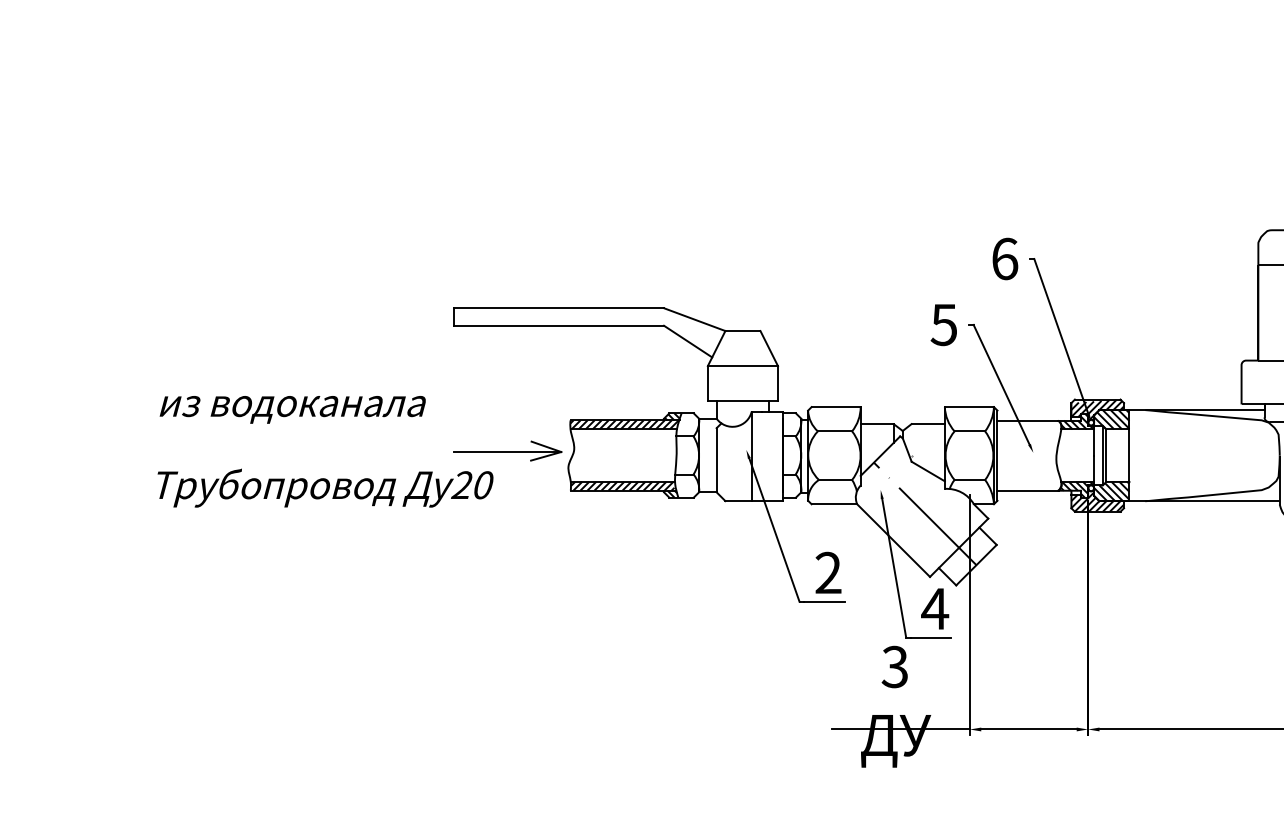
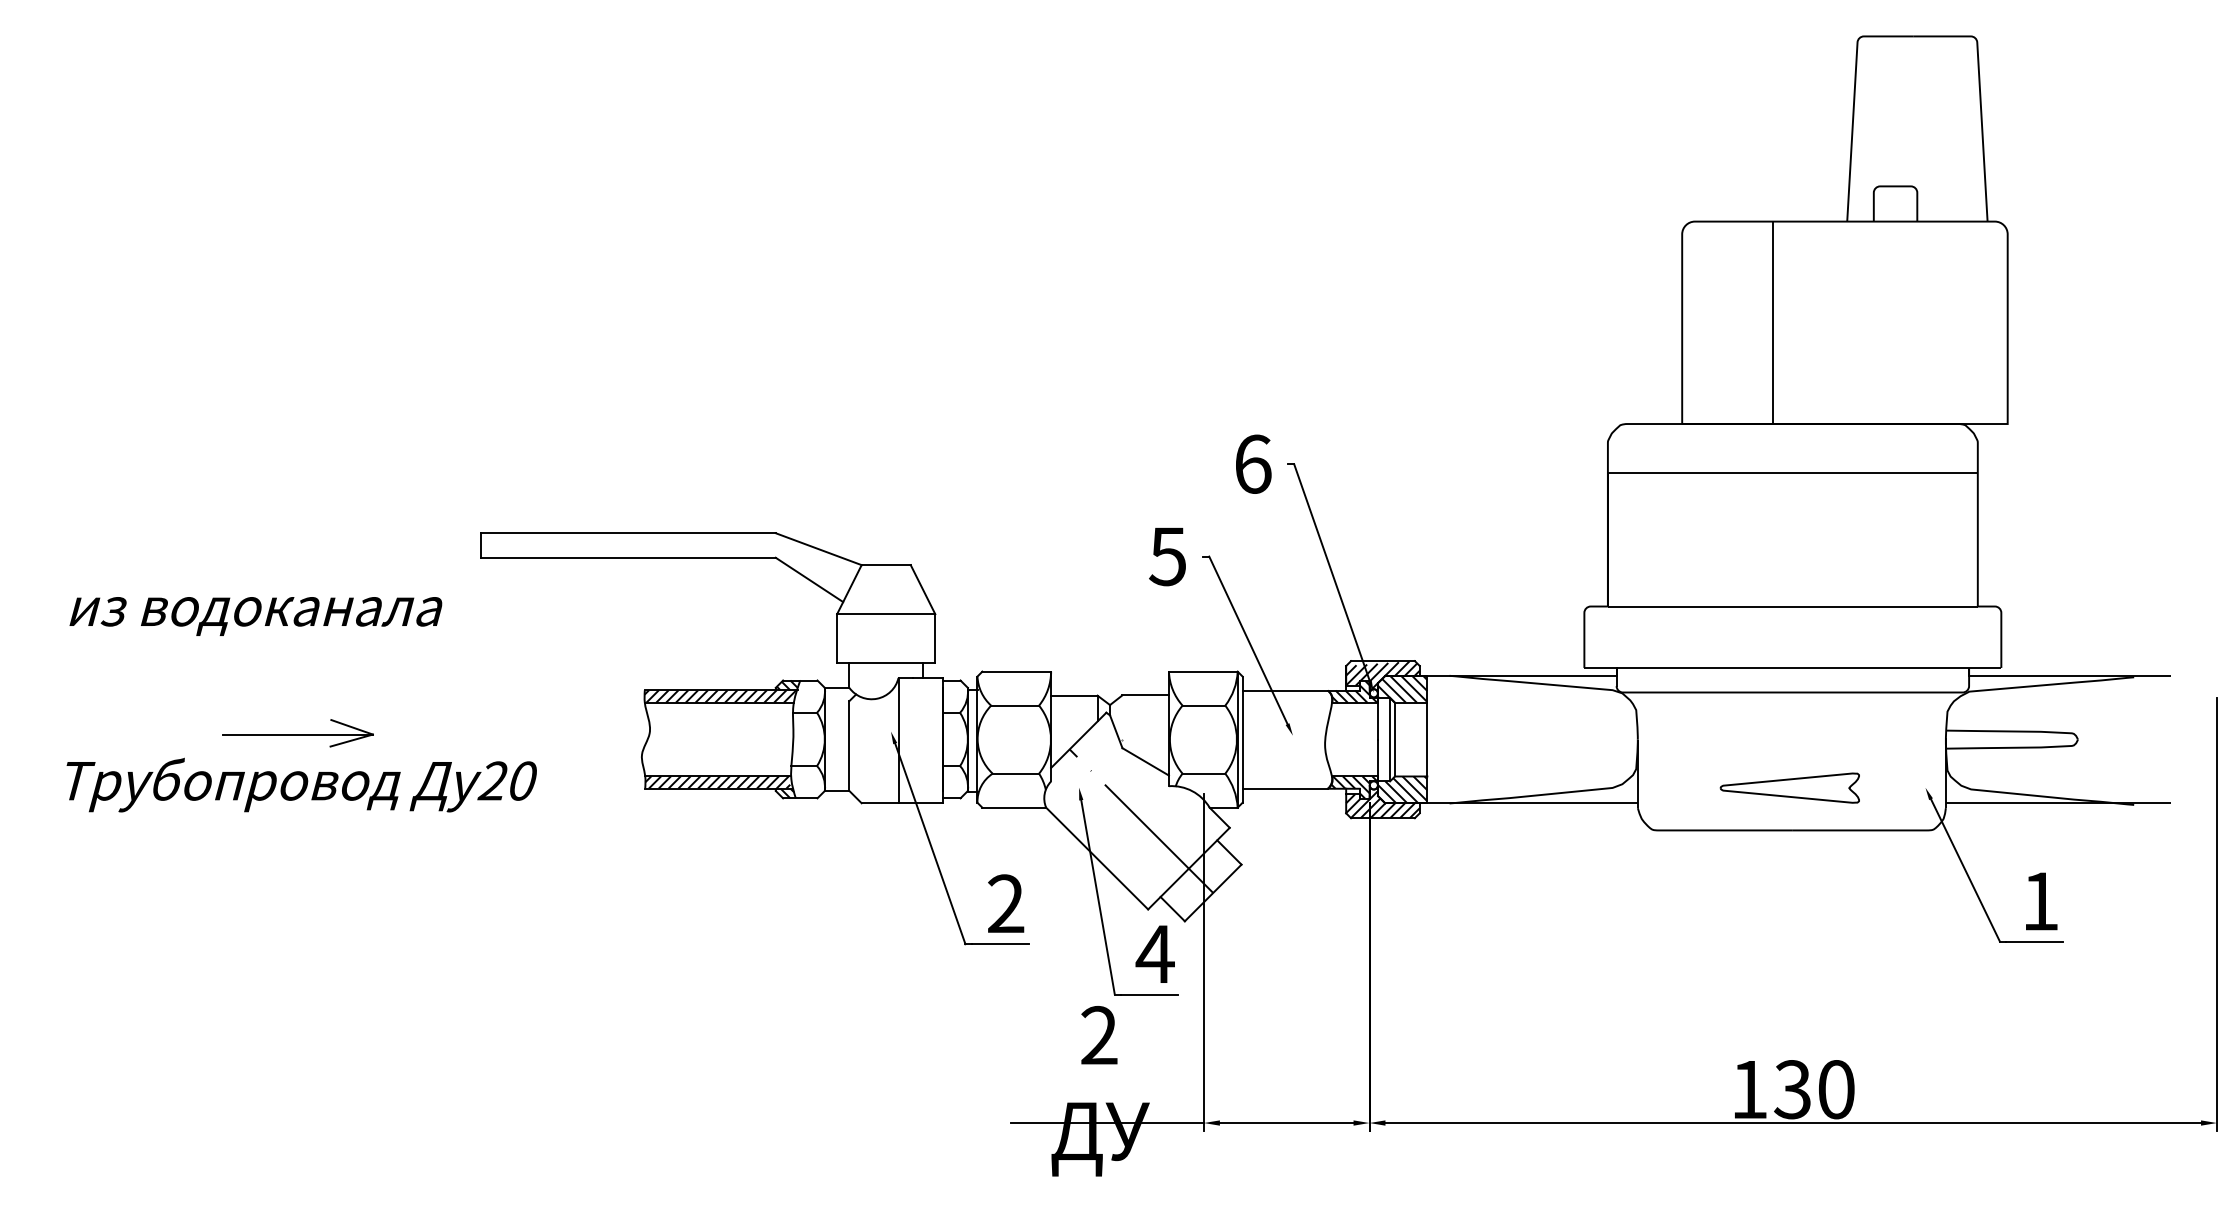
text: (292, 409) -> (255, 616), moved
part: (507, 451) -> (297, 733), moved
text: (894, 666) -> (1098, 1035), 3 -> 2

